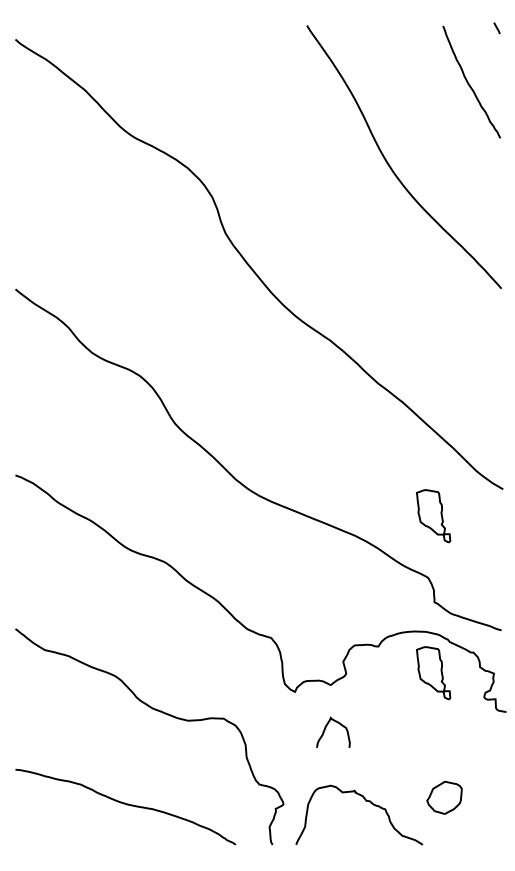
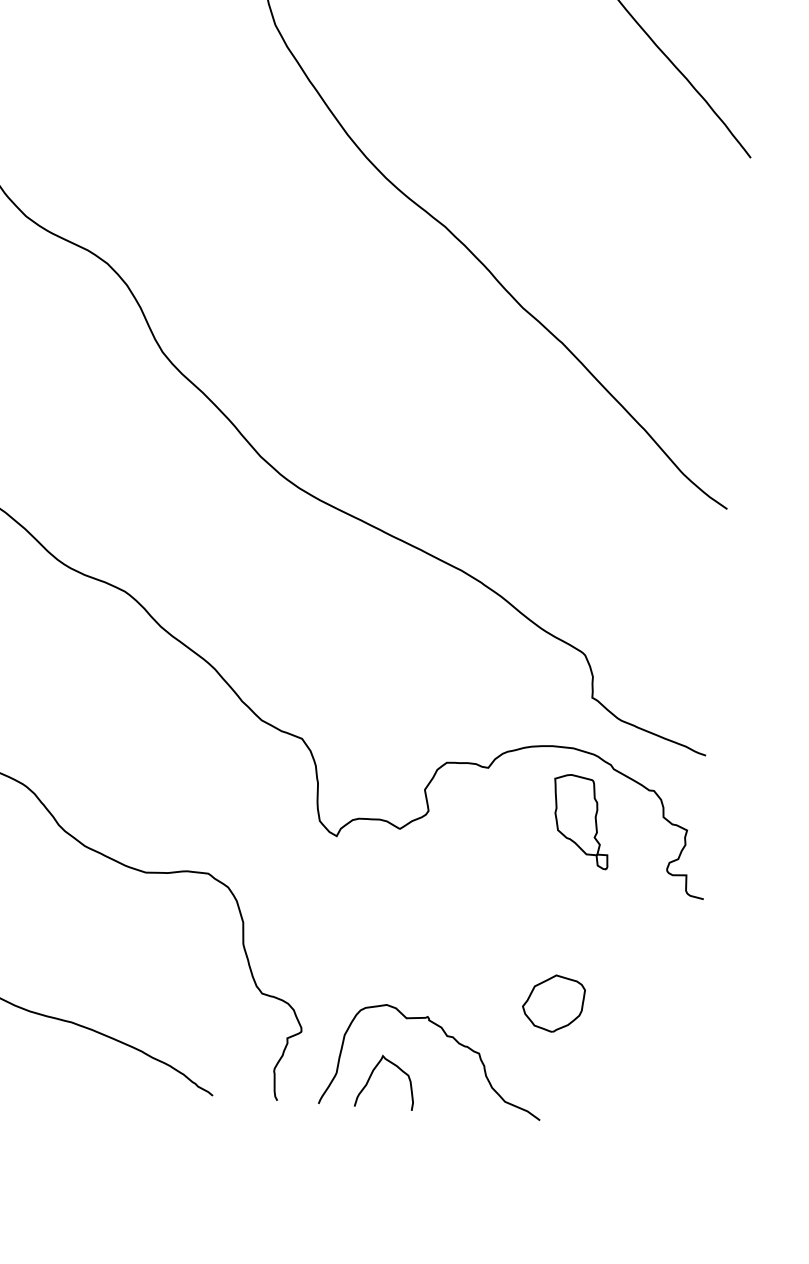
part: (433, 516) -> (601, 547), removed
curve: (326, 728) -> (374, 1073), moved
part: (444, 797) -> (553, 1003), moved

